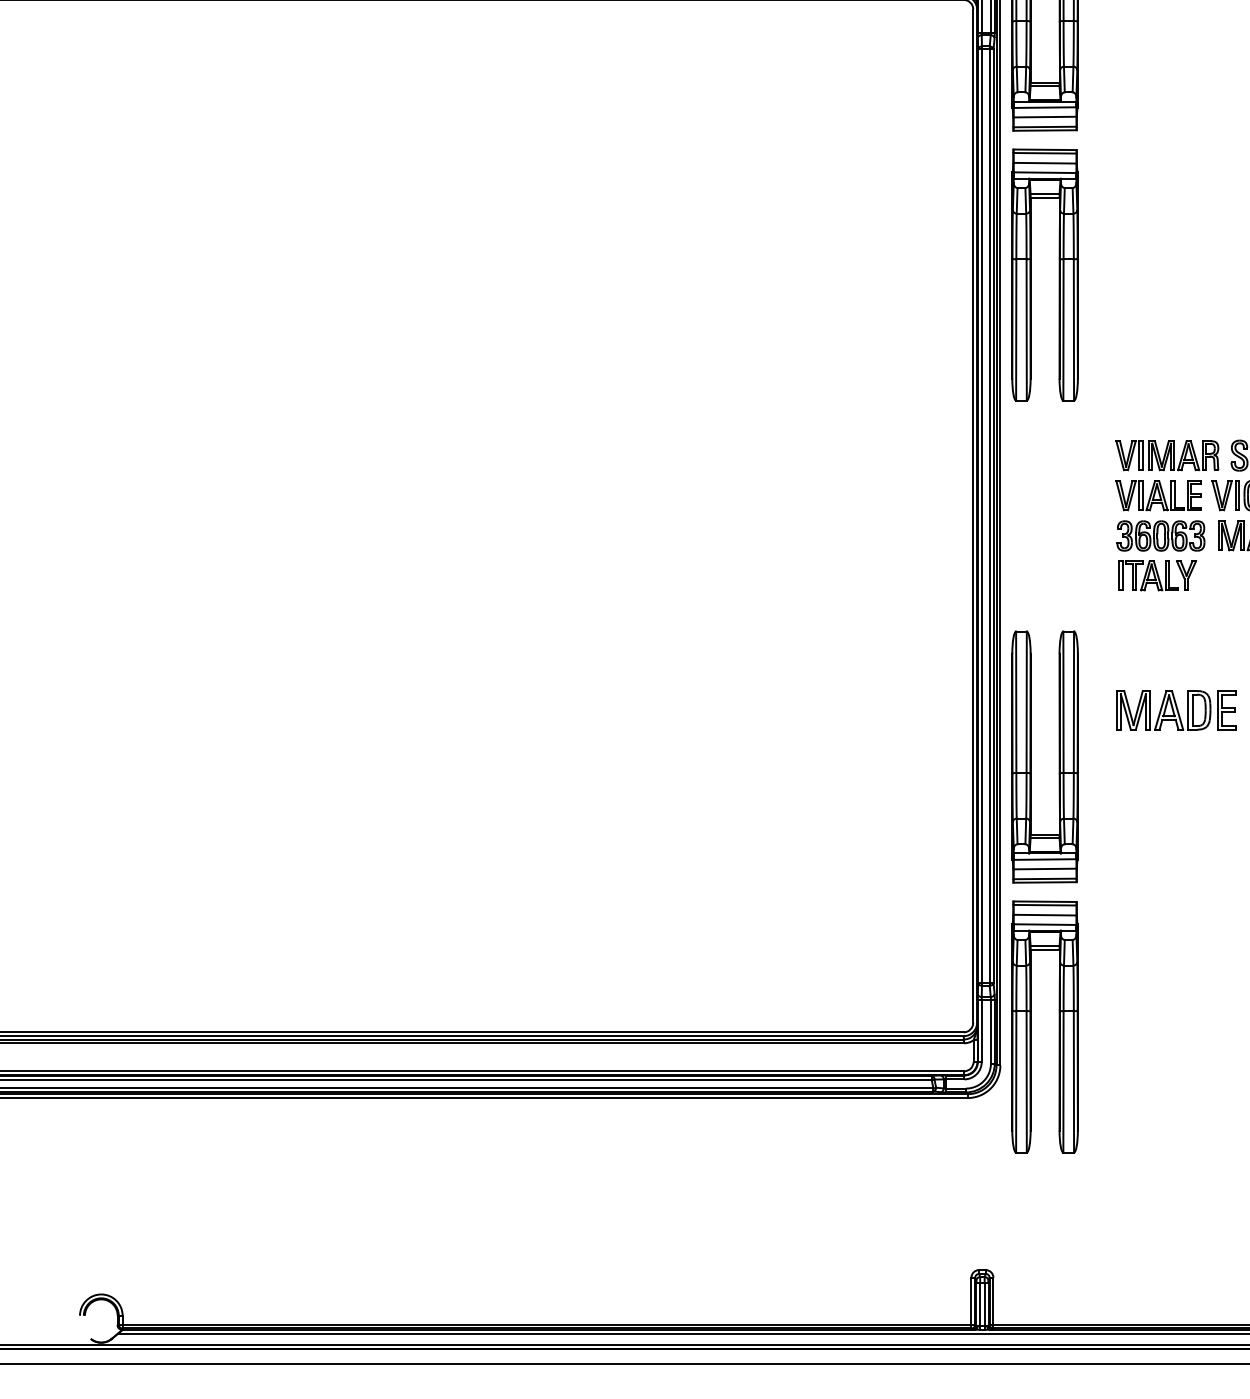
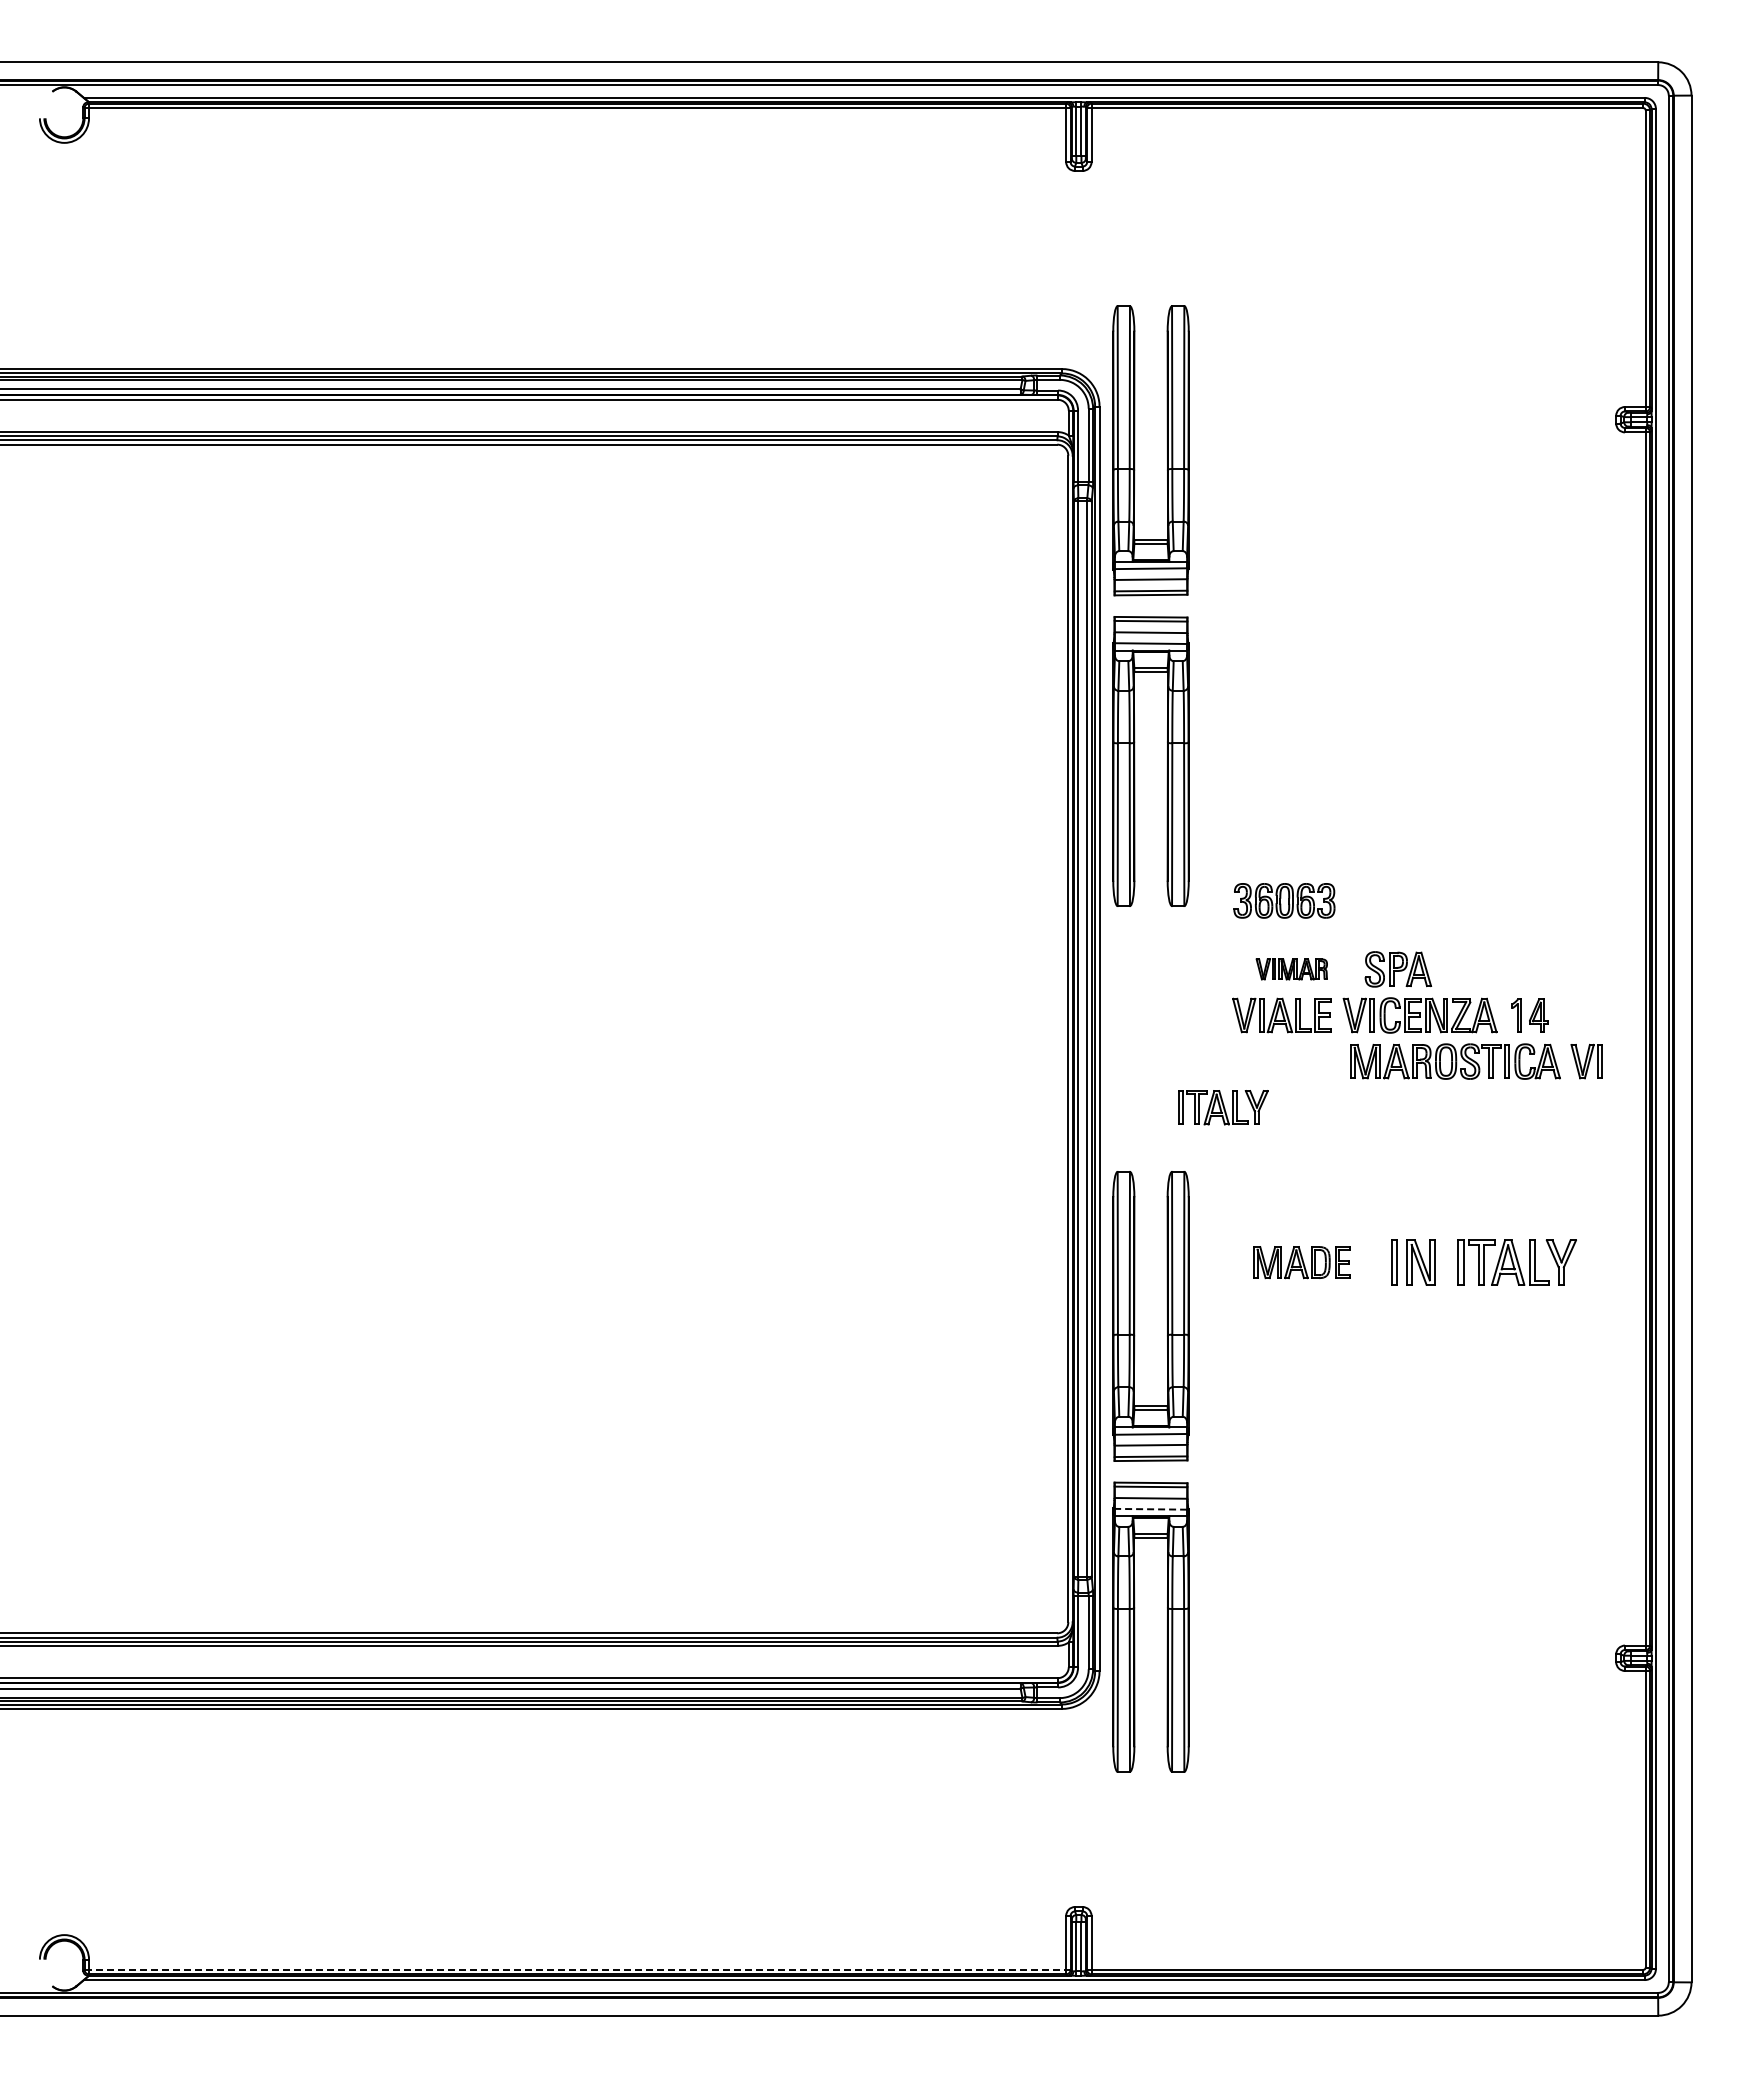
part: (1167, 455) -> (1291, 969), size x0.6
part: (1161, 535) -> (1284, 900), moved
part: (1157, 575) -> (1223, 1107), moved
part: (1176, 710) -> (1302, 1262), size x0.7
line: (1044, 924) -> (1150, 1509), solid -> dashed
line: (547, 1324) -> (578, 1969), solid -> dashed

